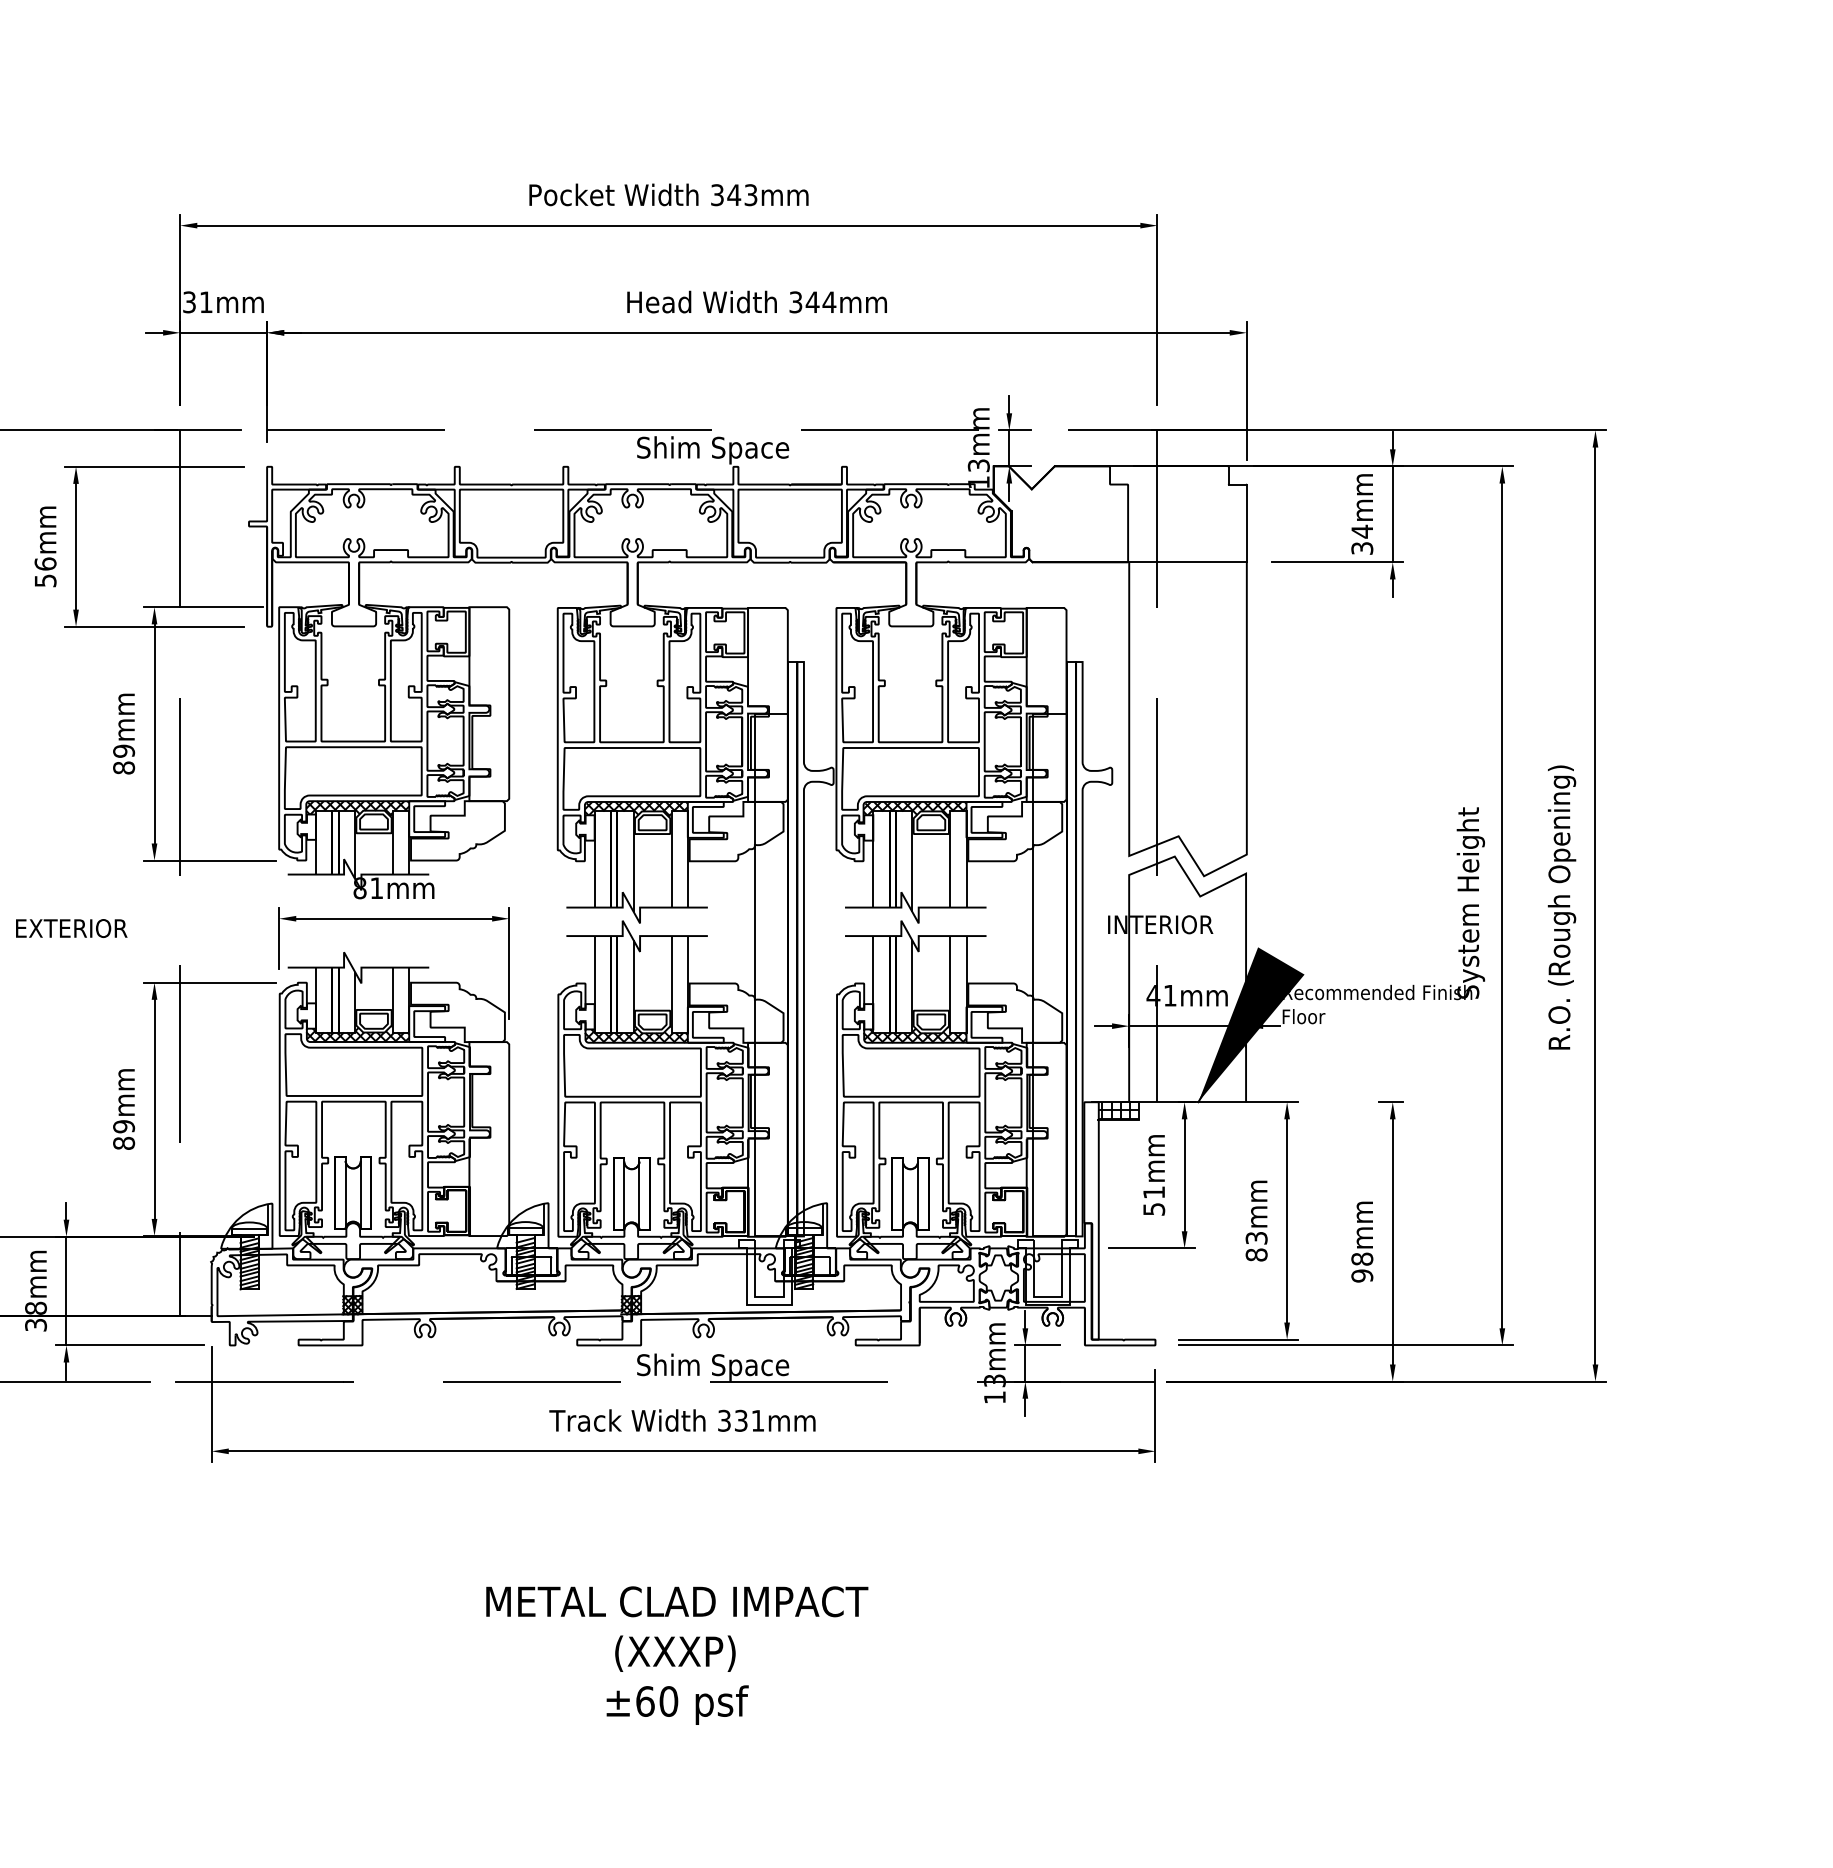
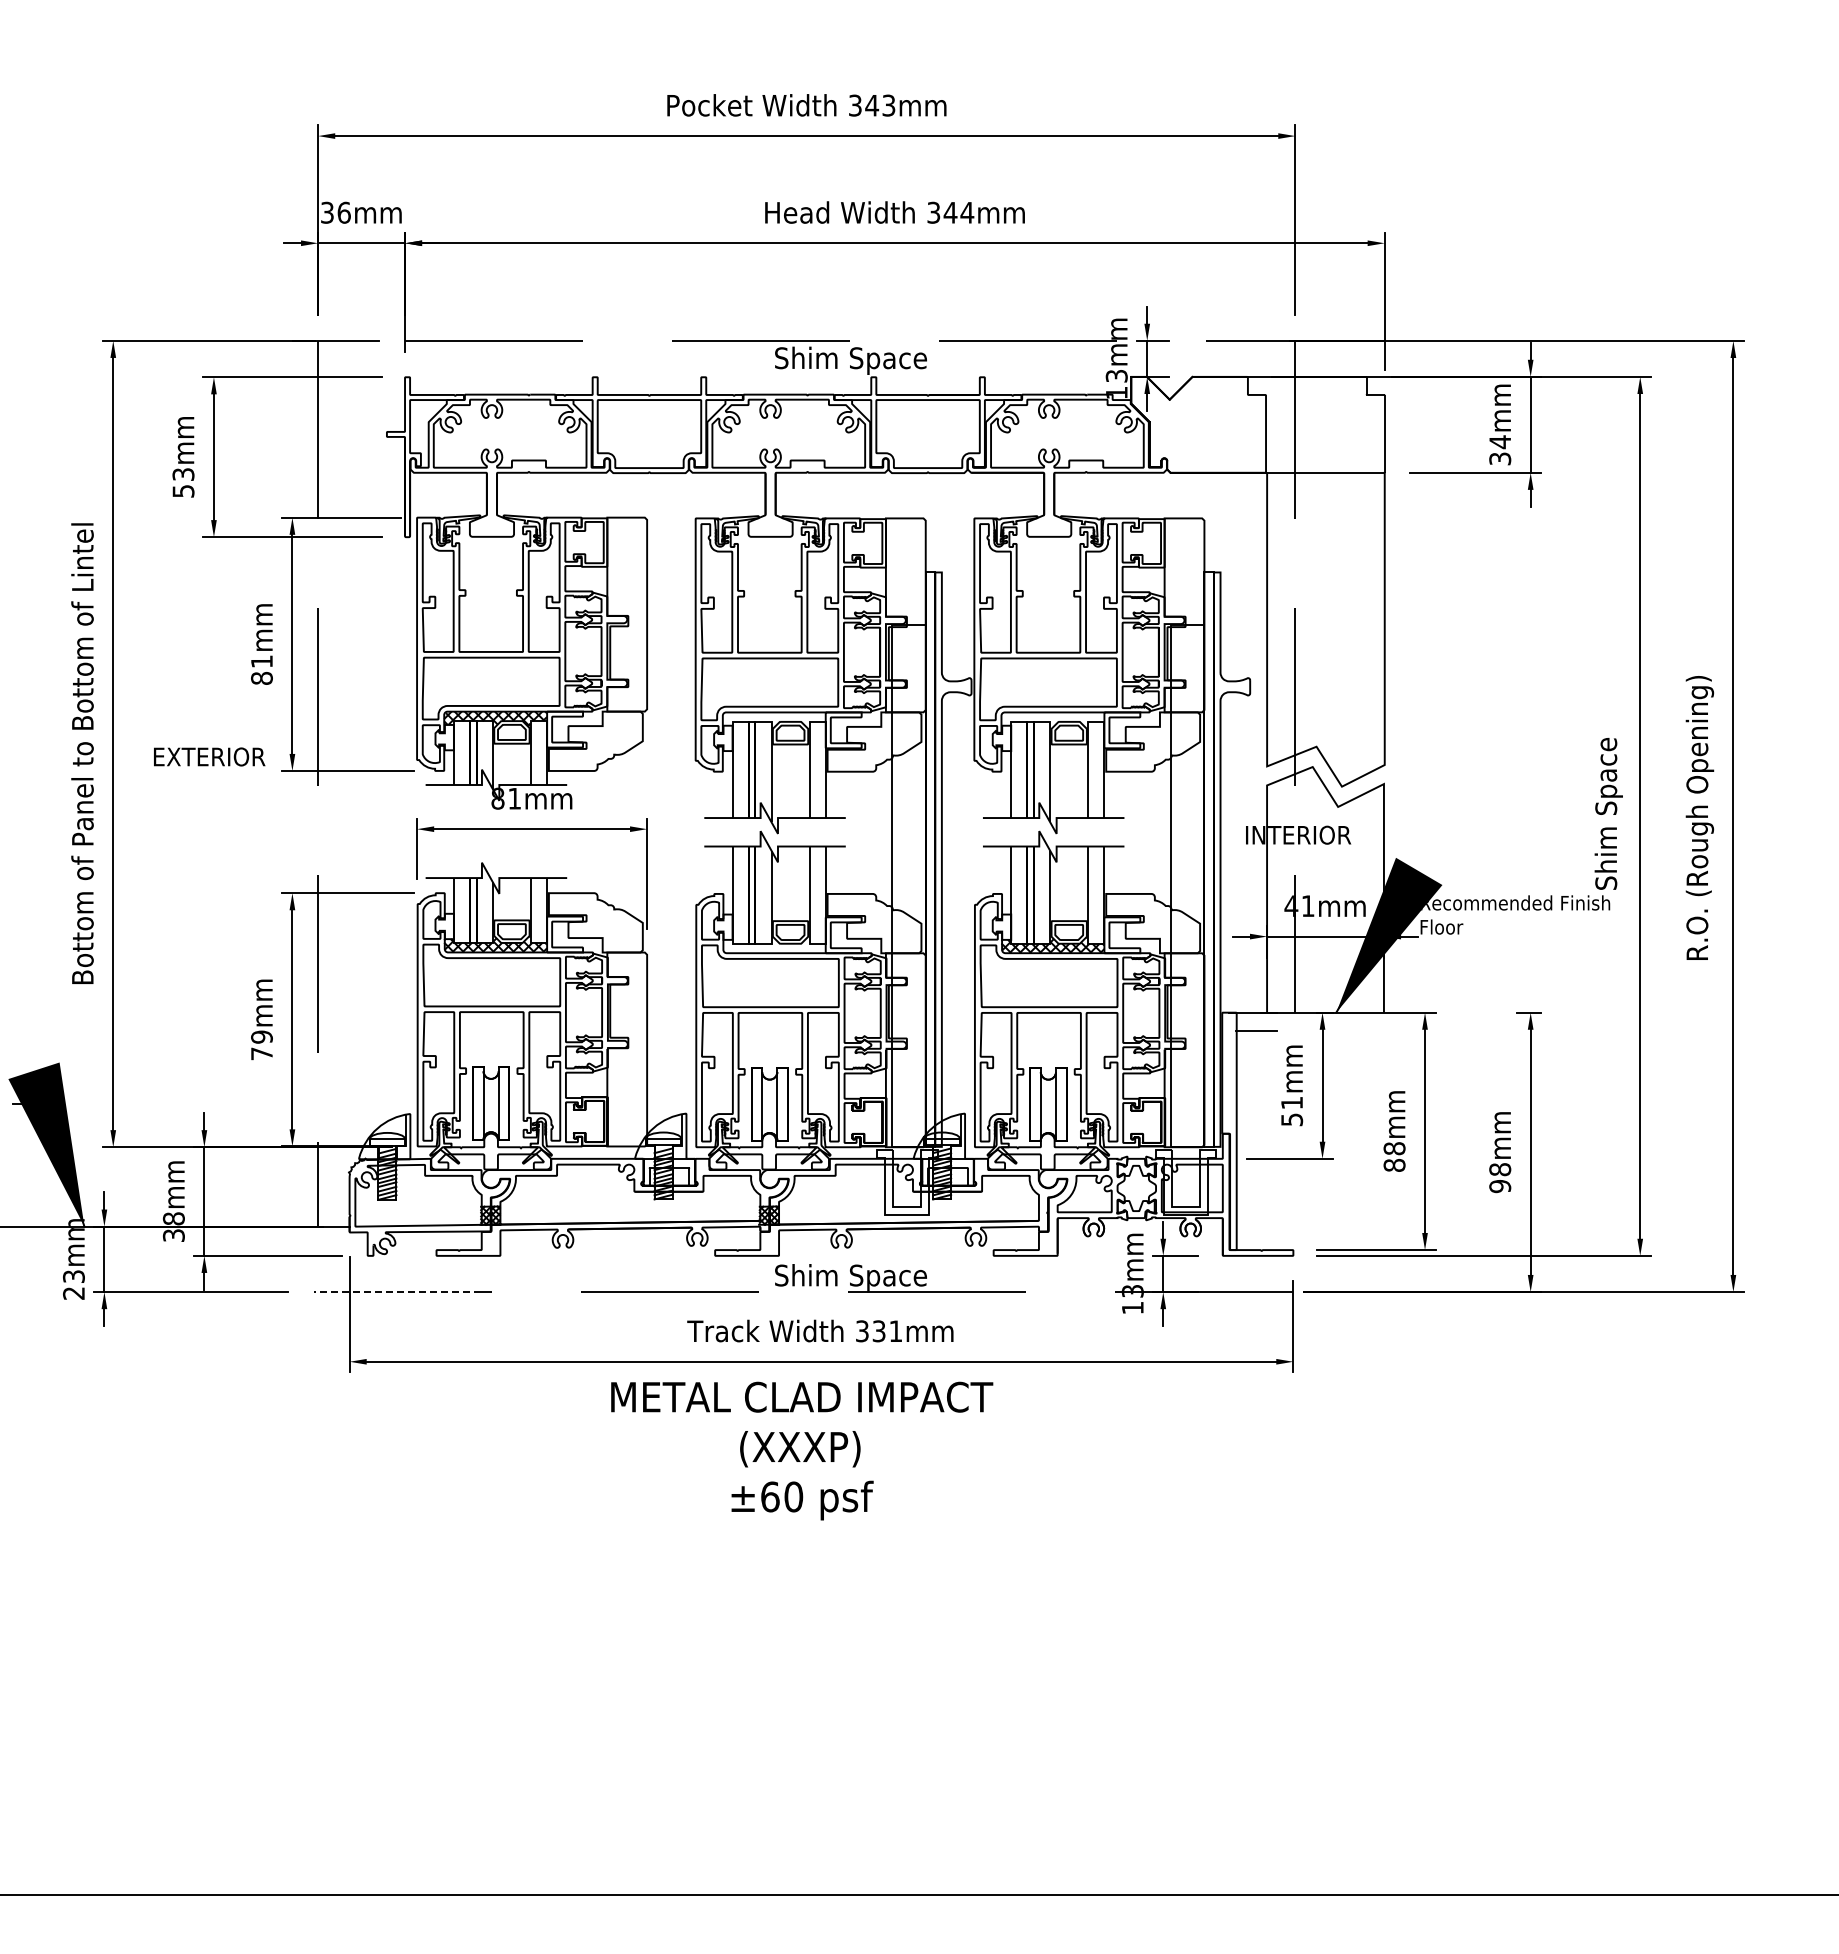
text: (205, 302) -> (343, 212), 31mm -> 36mm
text: (45, 563) -> (183, 473), 56mm -> 53mm
text: (123, 751) -> (261, 661), 89mm -> 81mm
hatch: (635, 809) -> (773, 719), removed
hatch: (914, 809) -> (1052, 719), removed
text: (1470, 903) -> (1608, 813), System Height -> Shim Space
text: (71, 928) -> (209, 756), moved
hatch: (635, 1035) -> (773, 945), removed
hatch: (1118, 1111) -> (1256, 1021), removed
text: (123, 1143) -> (261, 1053), 89mm -> 79mm
text: (1256, 1238) -> (1394, 1148), 83mm -> 88mm
line: (259, 1382) -> (397, 1292), solid -> dashed
text: (677, 1655) -> (802, 1450), moved

